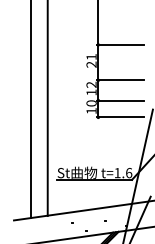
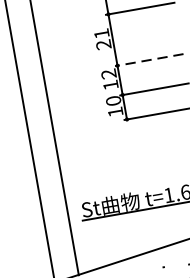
line: (120, 80) -> (149, 60), solid -> dashed

